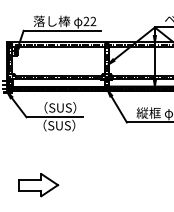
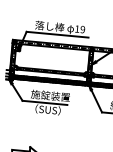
text: (89, 21) -> (79, 29), 22 -> 19
text: (60, 107) -> (50, 95), （SUS） -> 施錠装置

